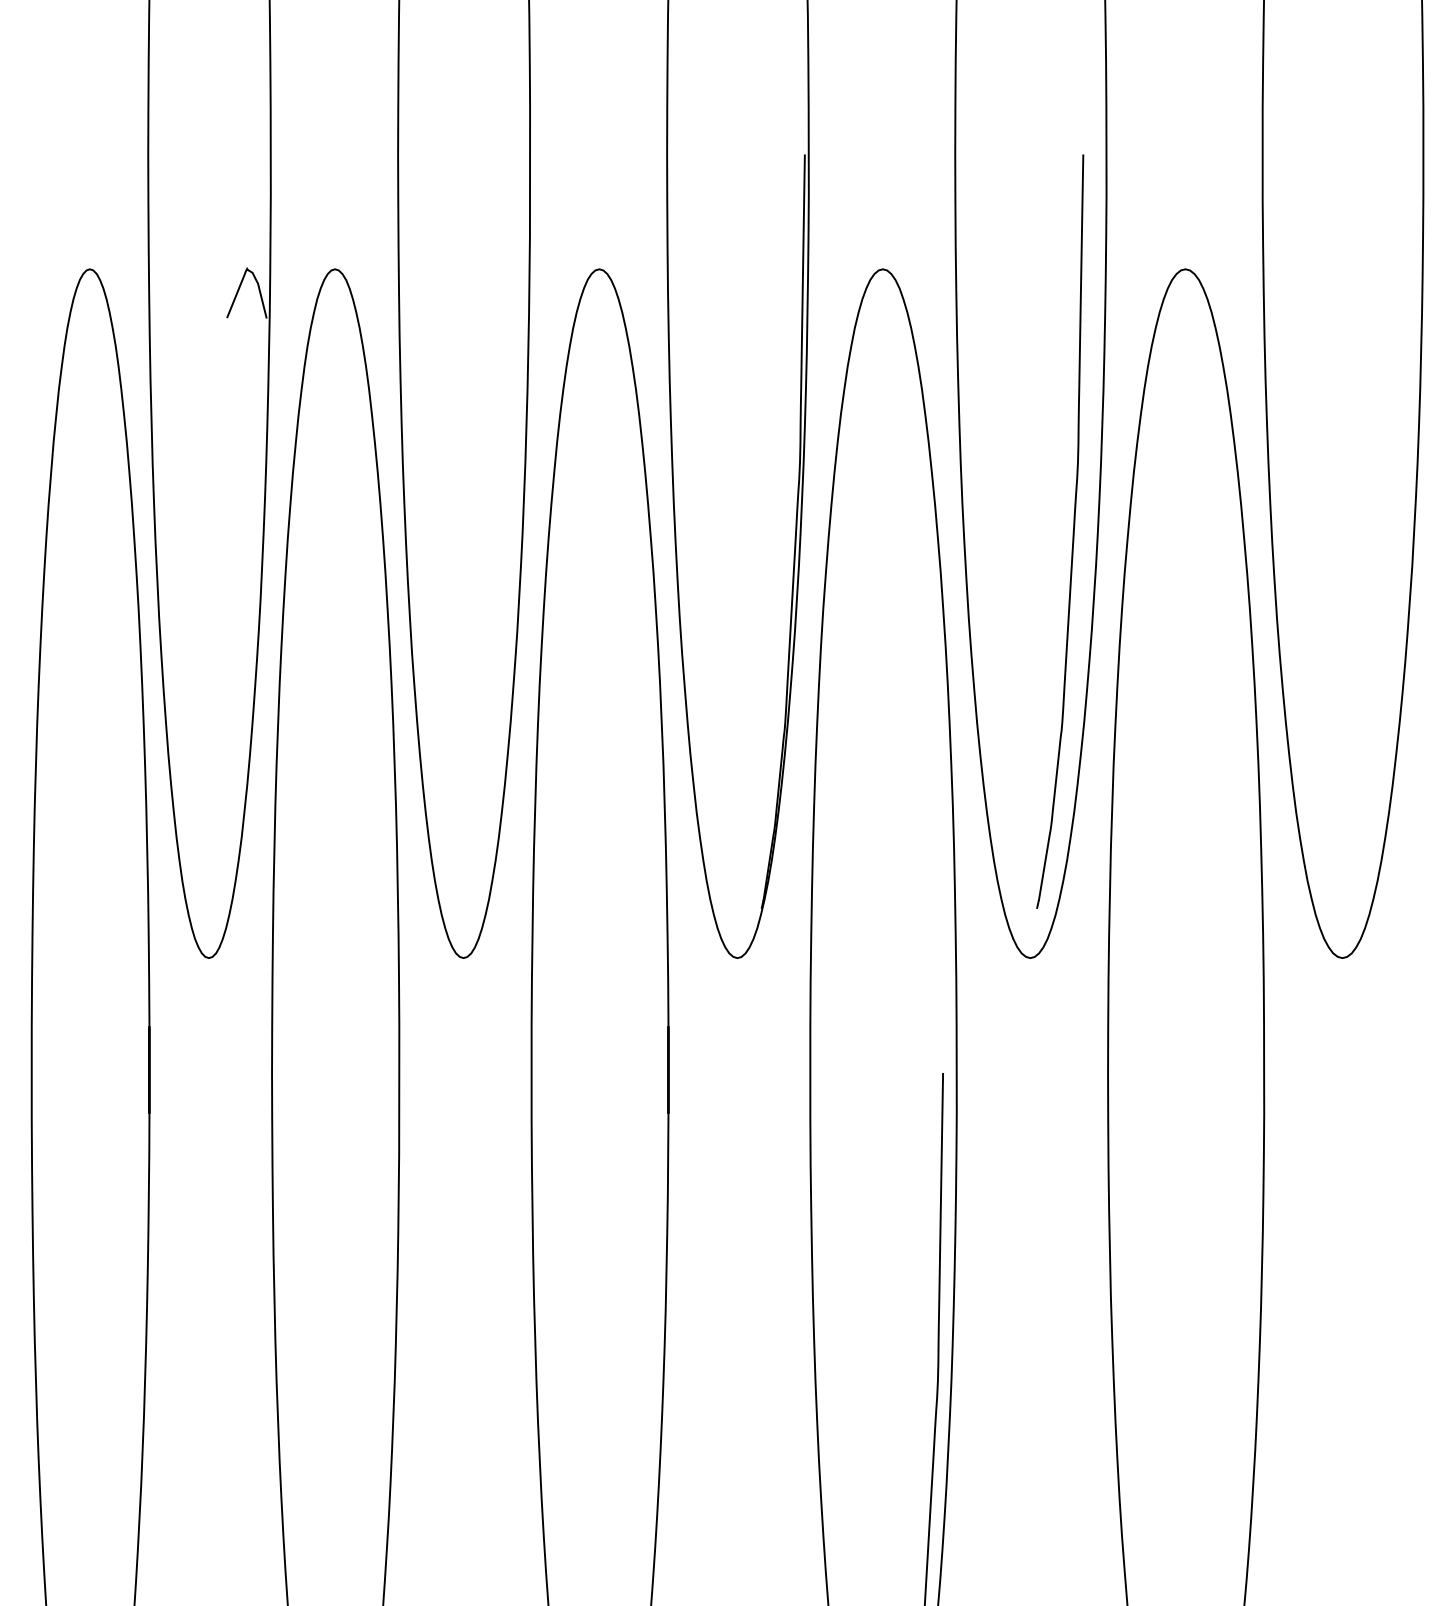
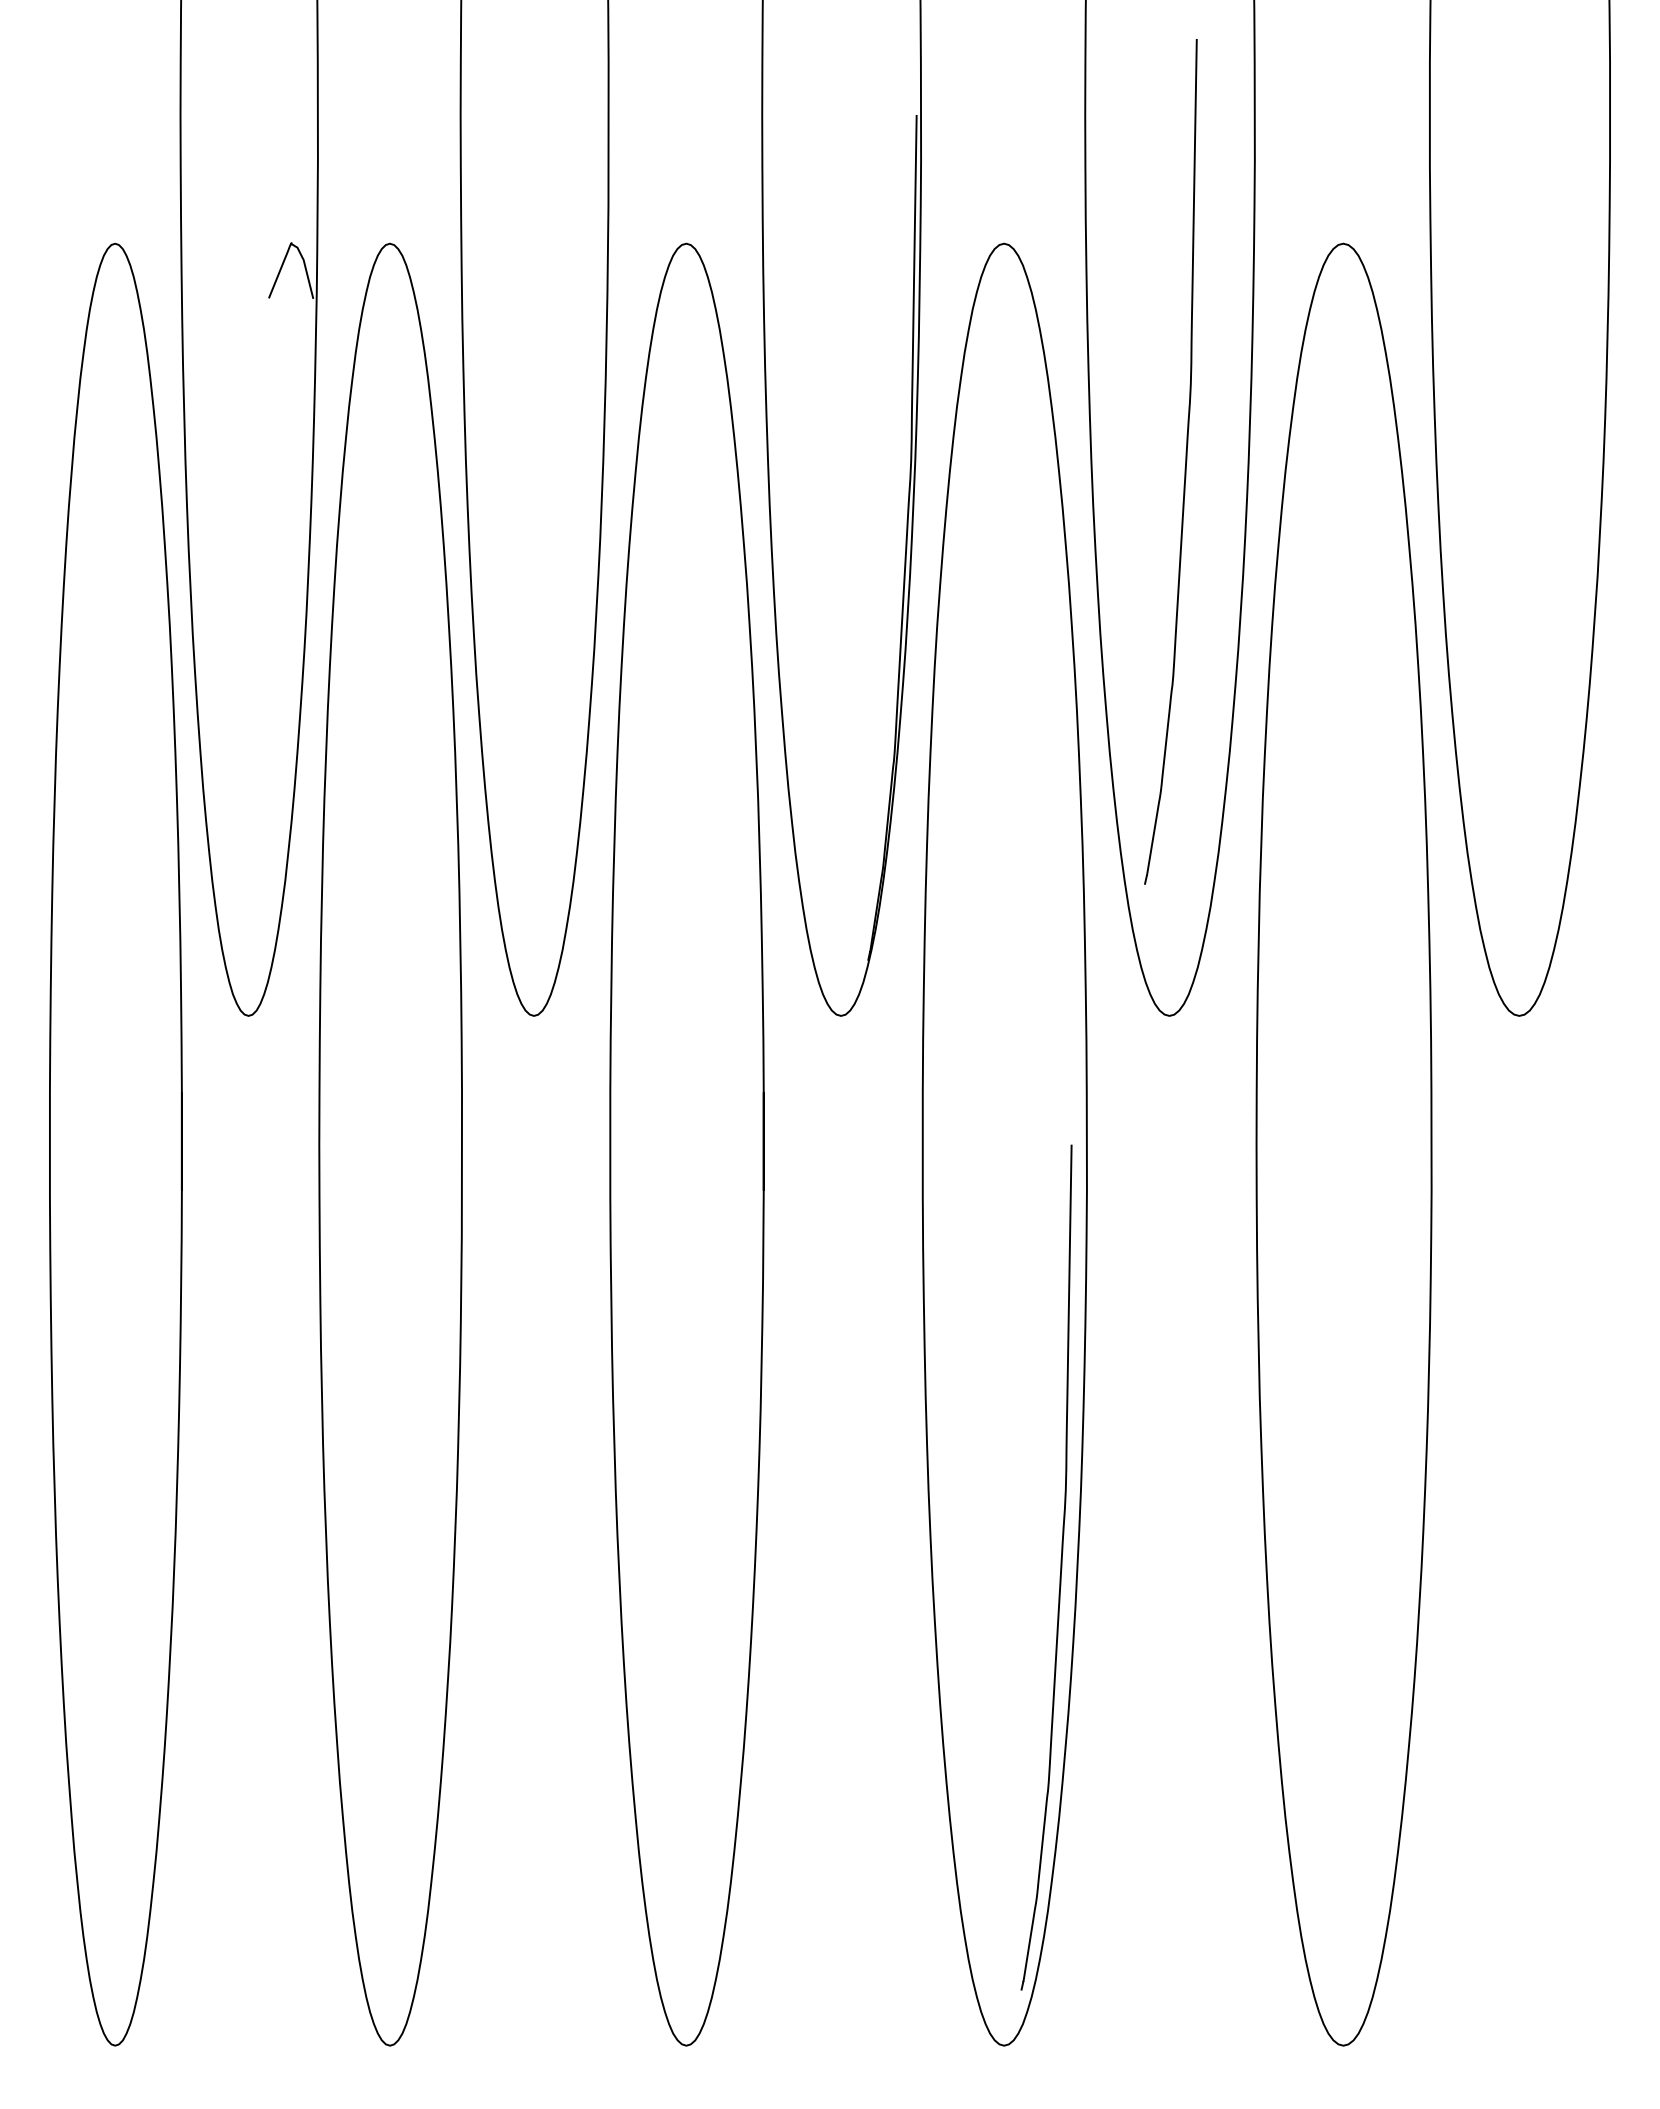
curve: (1073, 531) -> (1185, 461), moved

